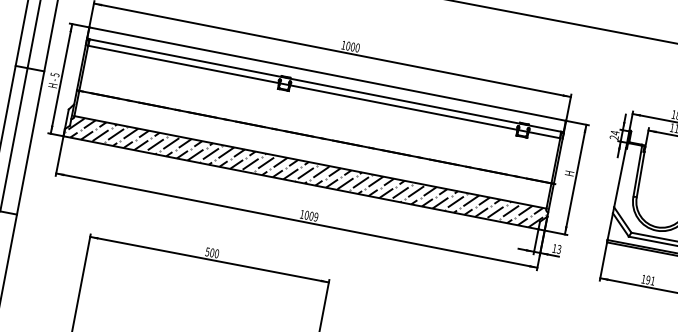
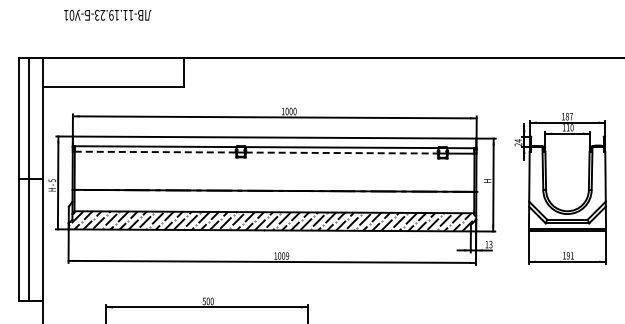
line: (183, 64) -> (155, 152), solid -> dashed
line: (404, 108) -> (342, 153), solid -> dashed

